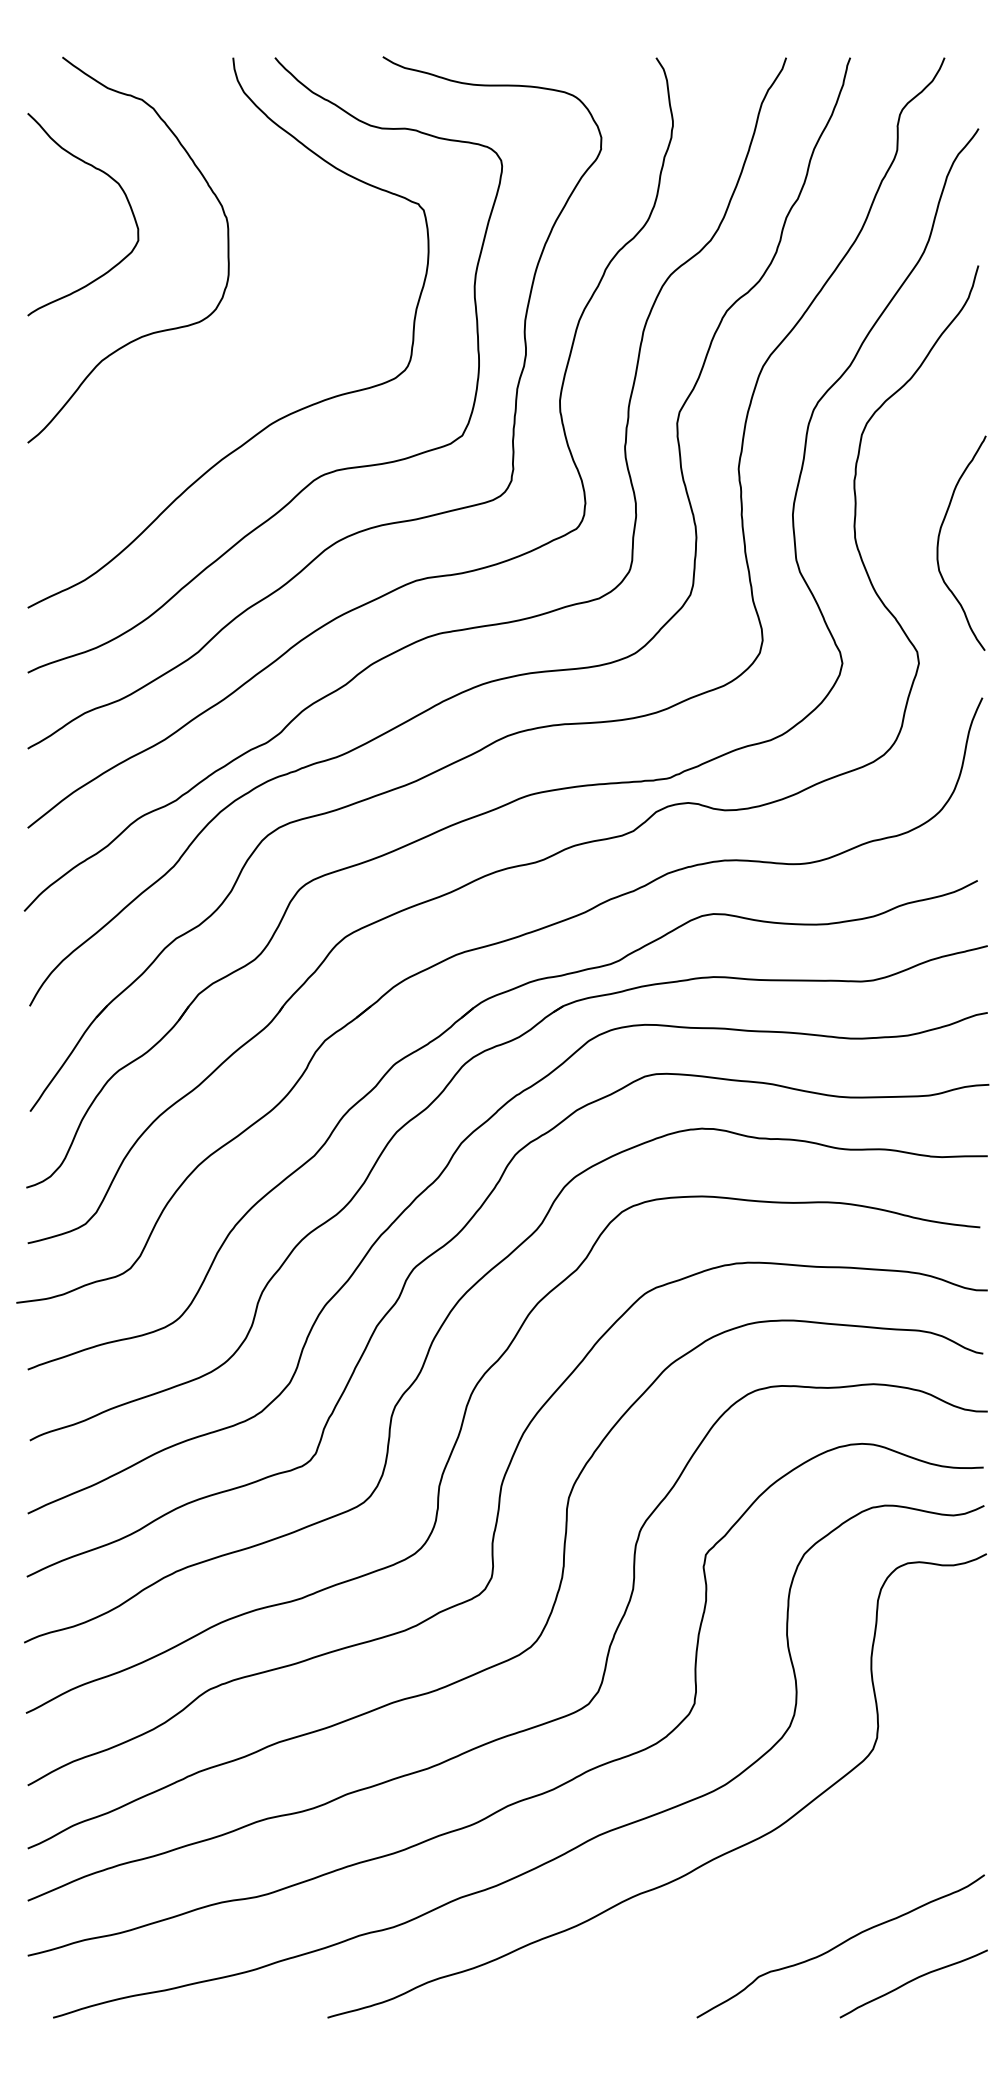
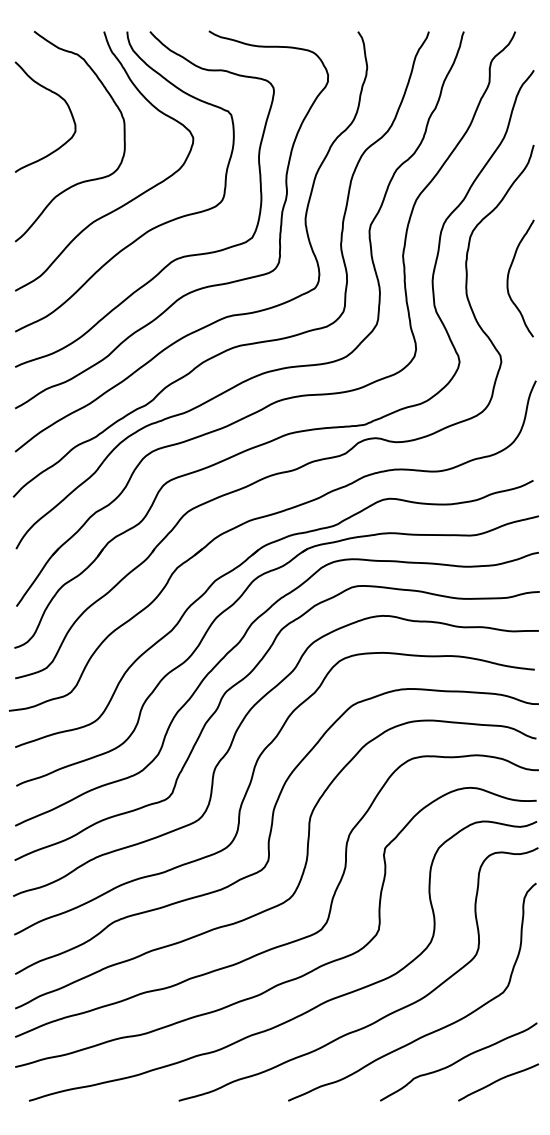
curve: (237, 367) -> (129, 200), added
curve: (941, 535) -> (509, 274), moved
curve: (787, 1892) -> (429, 1032), added

